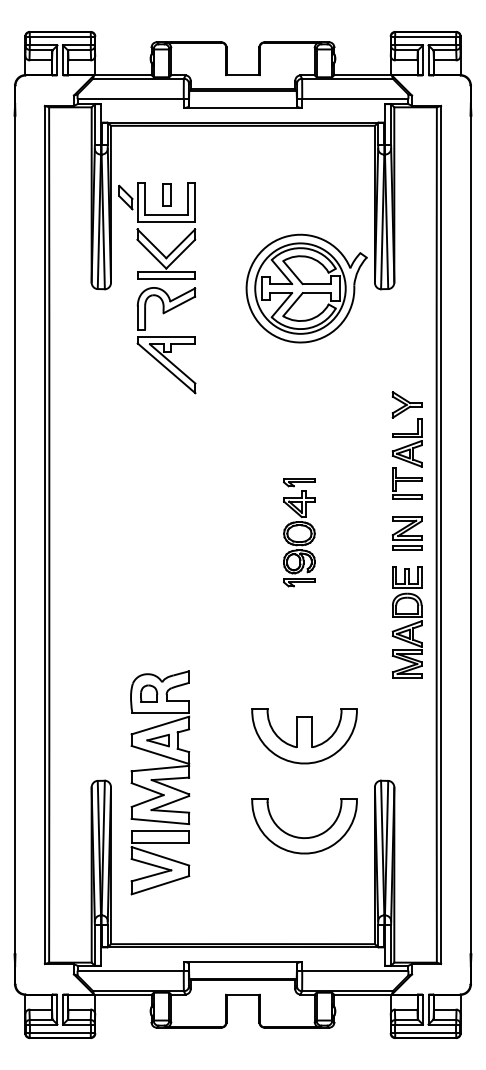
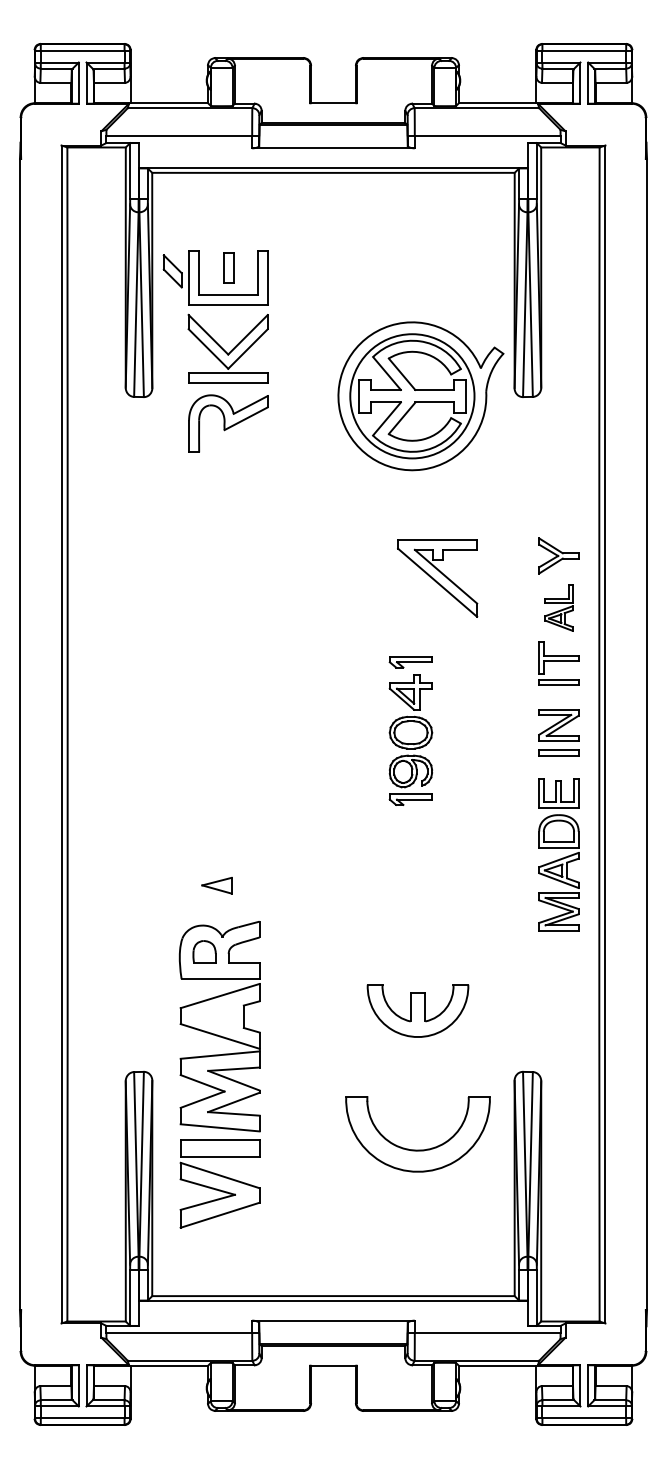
part: (166, 365) -> (437, 578), moved
part: (406, 442) -> (558, 607), size x0.7
part: (304, 736) -> (417, 1010), size x0.7
part: (157, 740) -> (216, 885), moved

